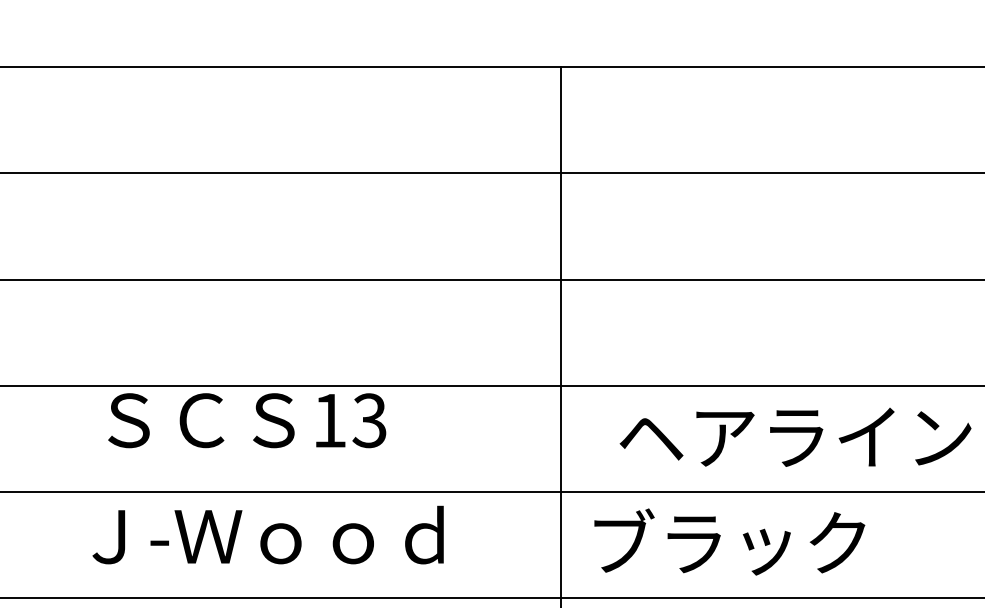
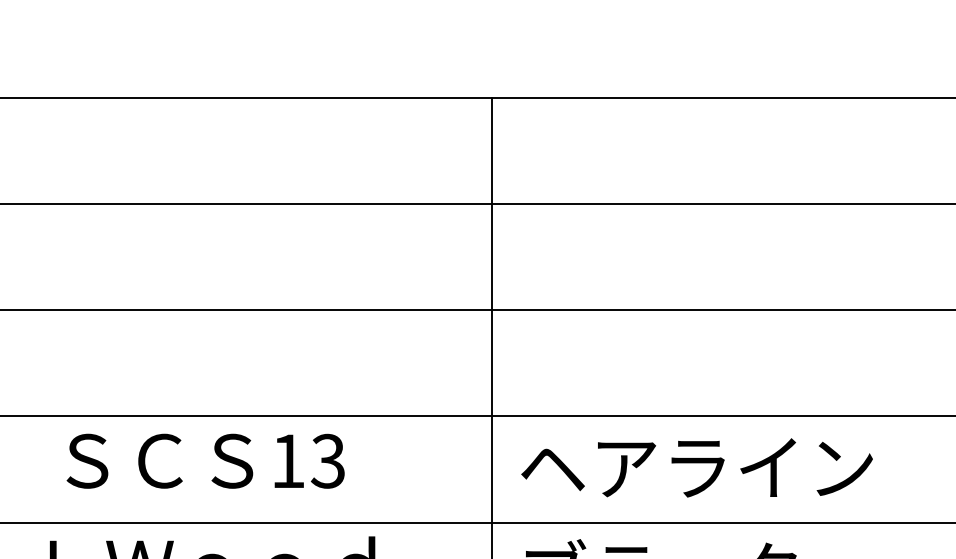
text: (247, 420) -> (206, 461), moved
text: (795, 436) -> (697, 467), moved

